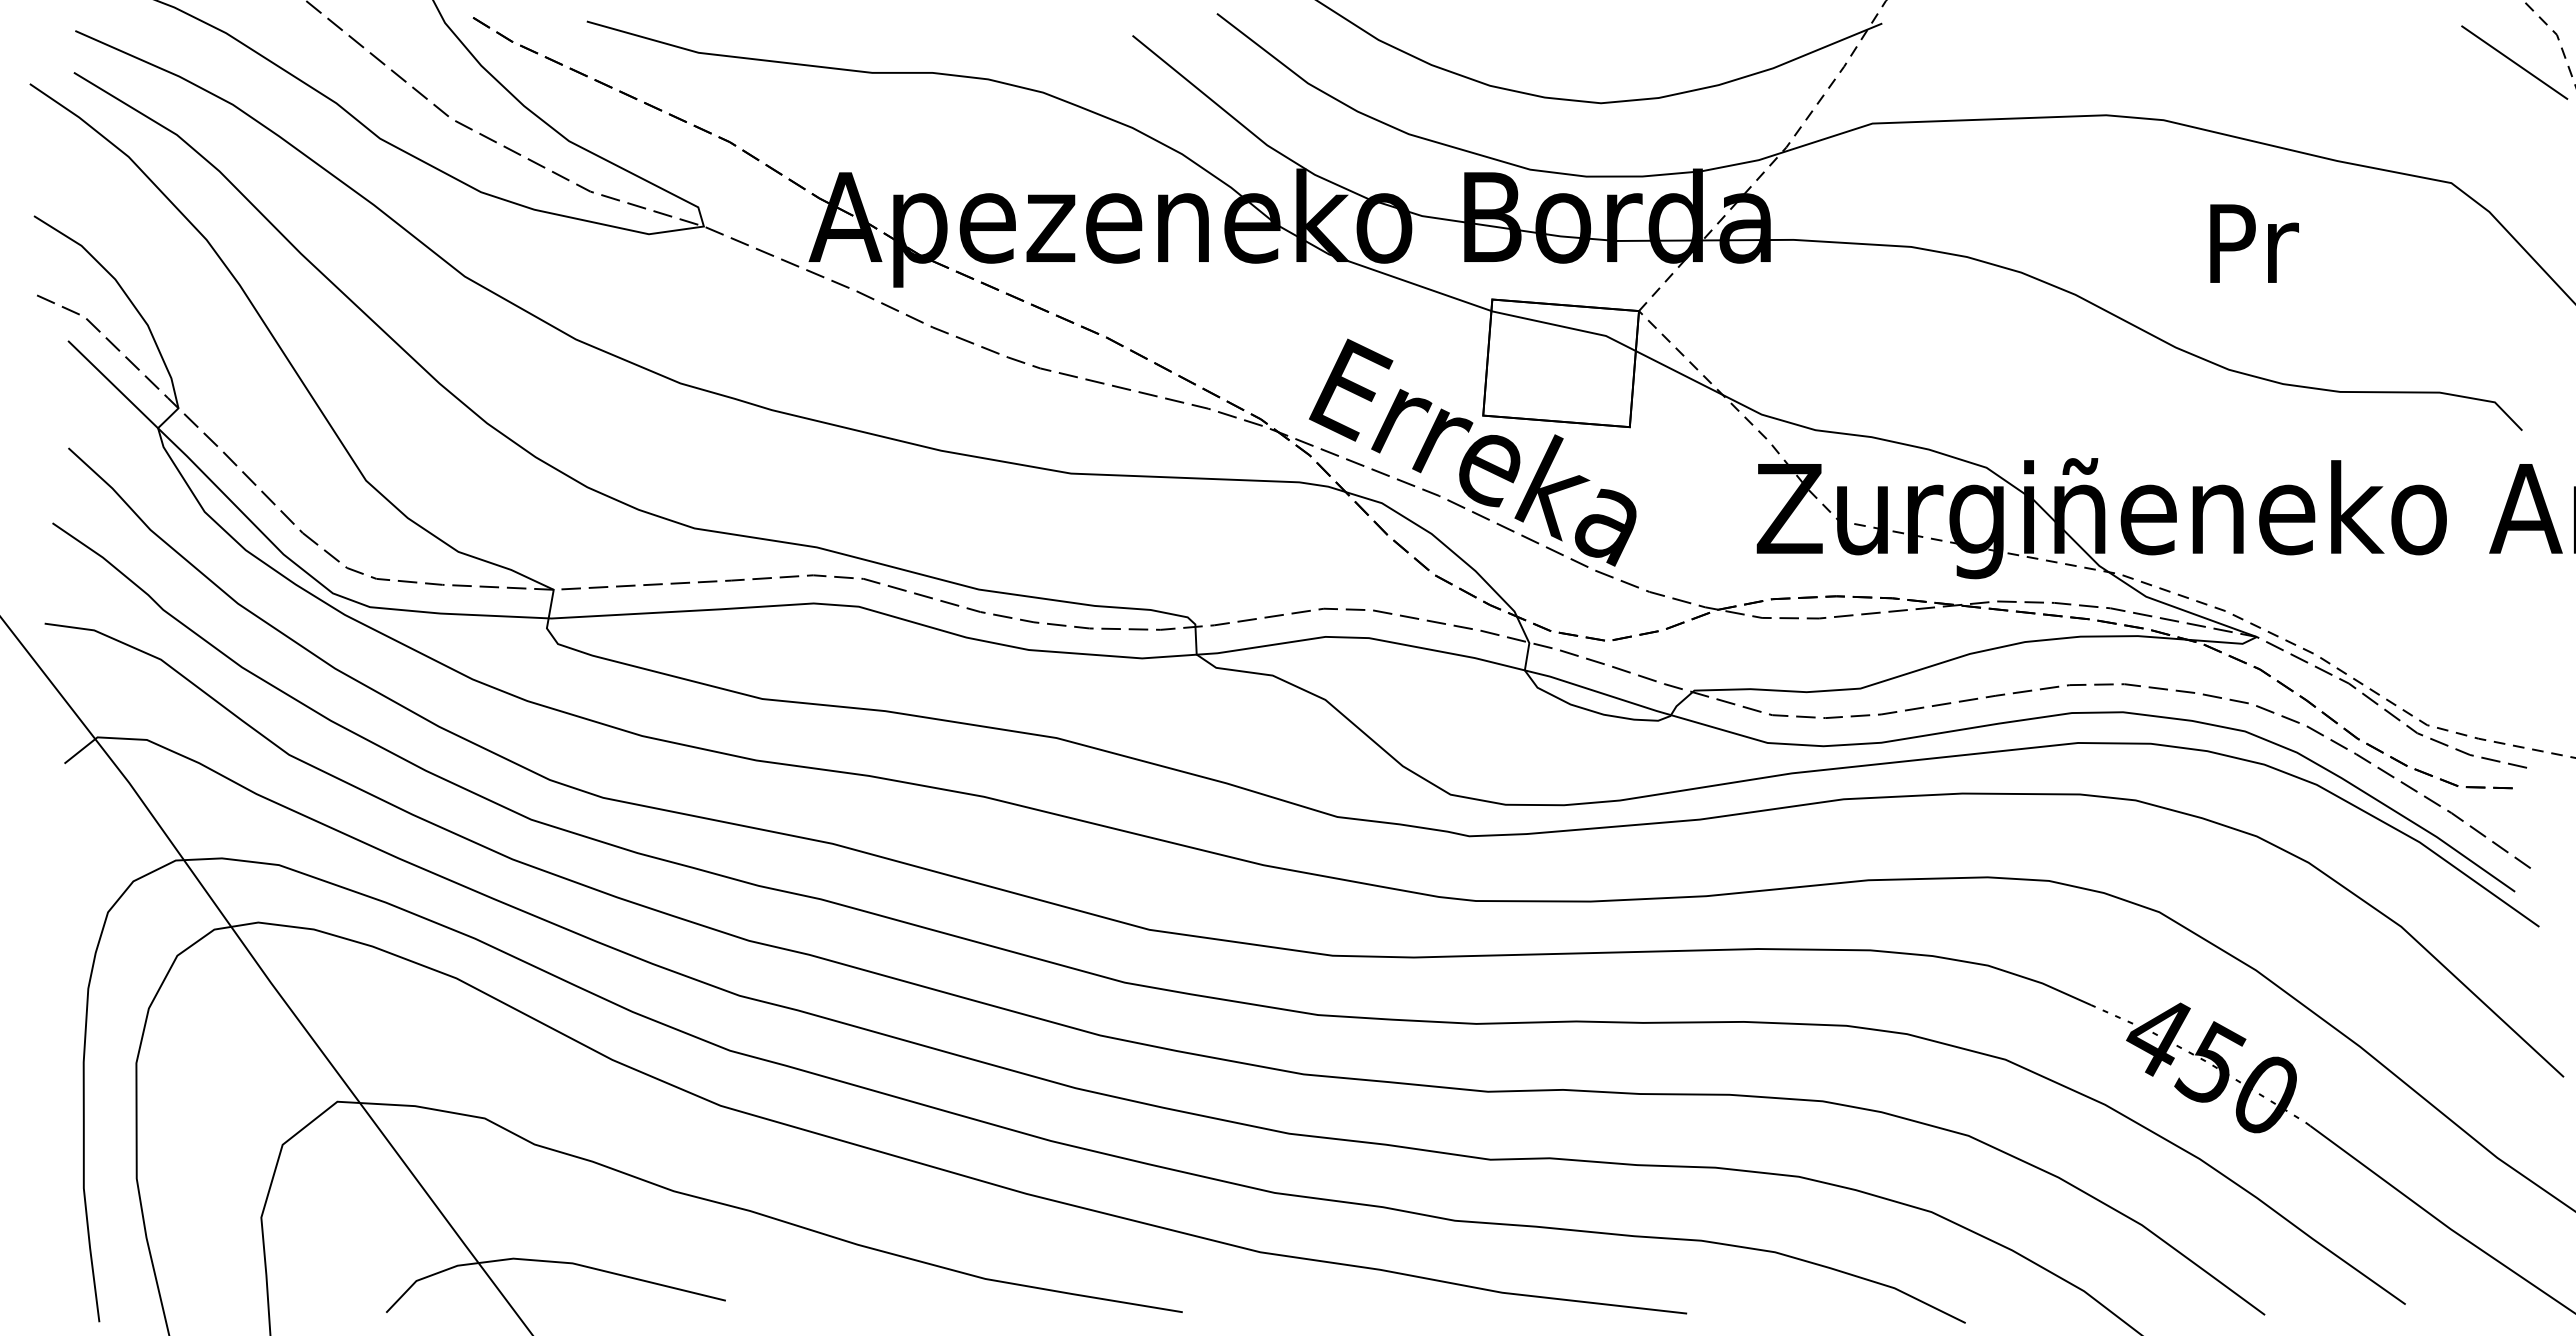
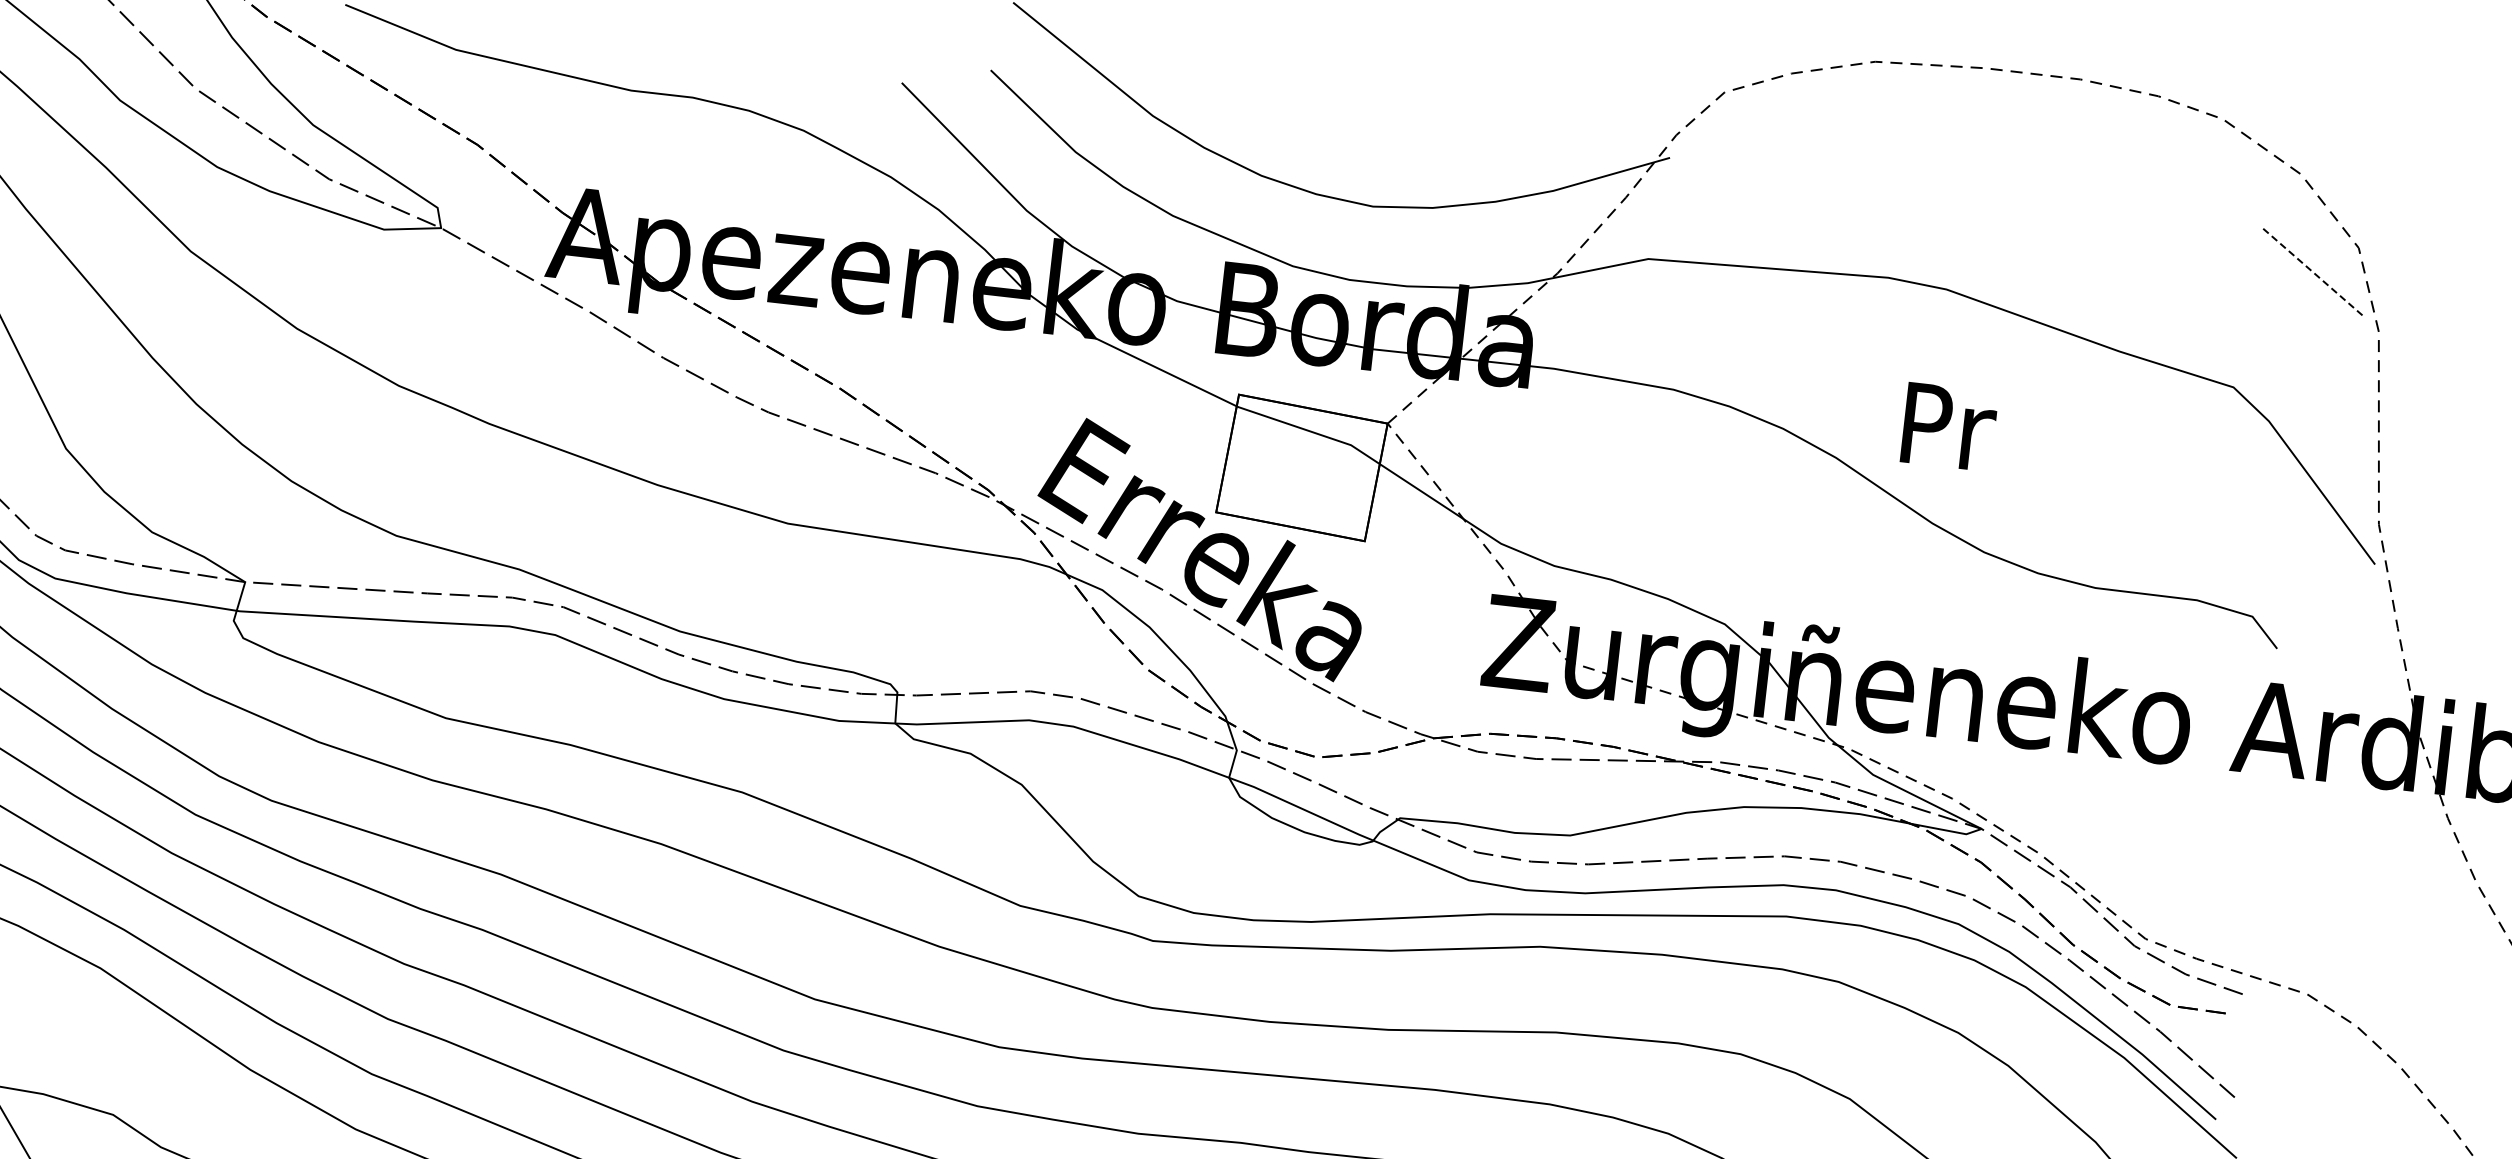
line: (2514, 62) -> (2312, 271), solid -> dashed
text: (2254, 243) -> (1949, 426), moved

